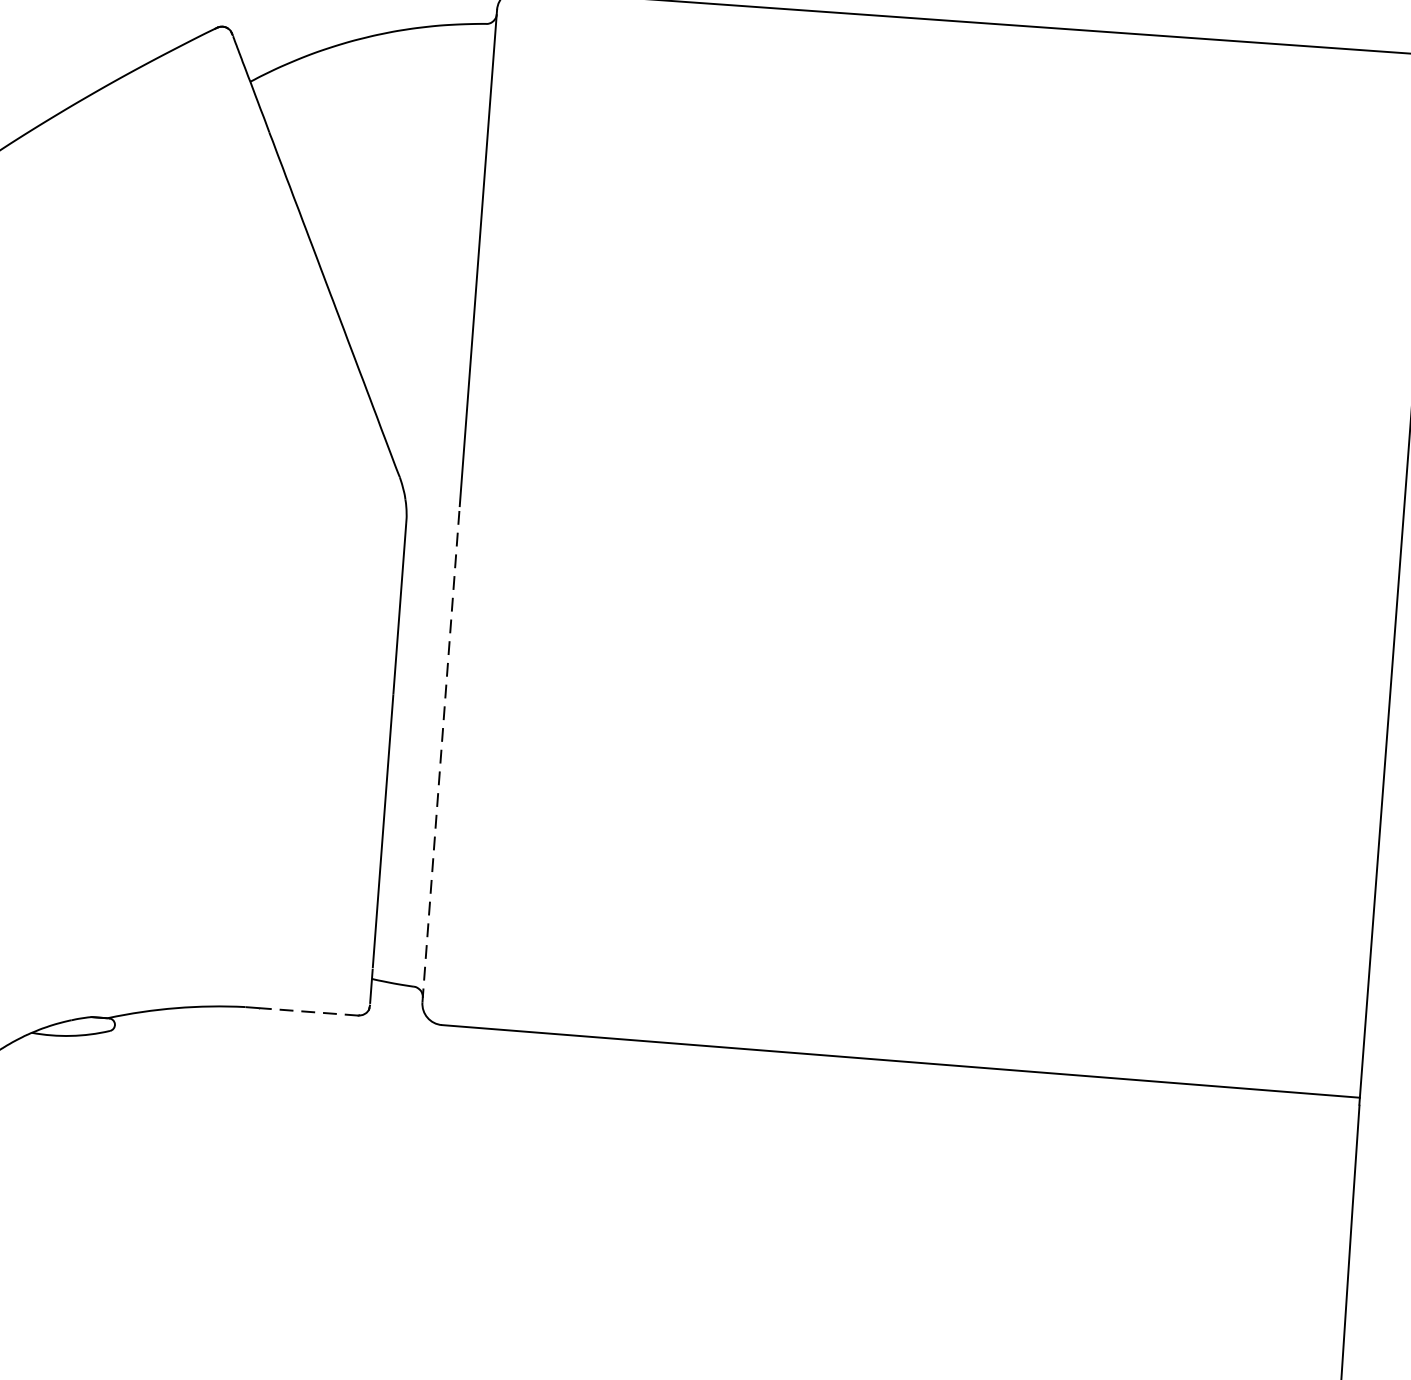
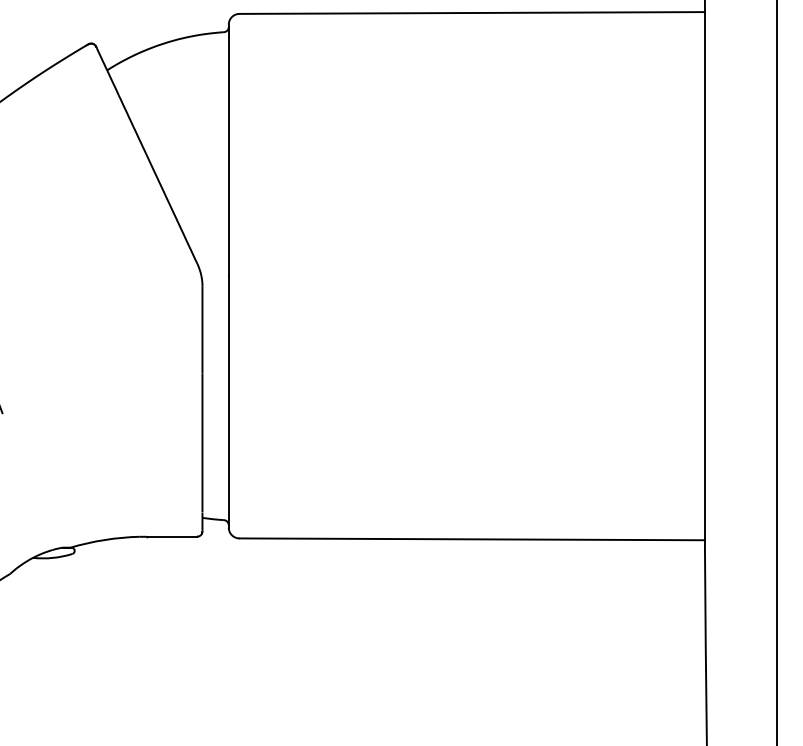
line: (440, 753) -> (228, 401), dashed -> solid
line: (308, 1011) -> (171, 536), dashed -> solid

